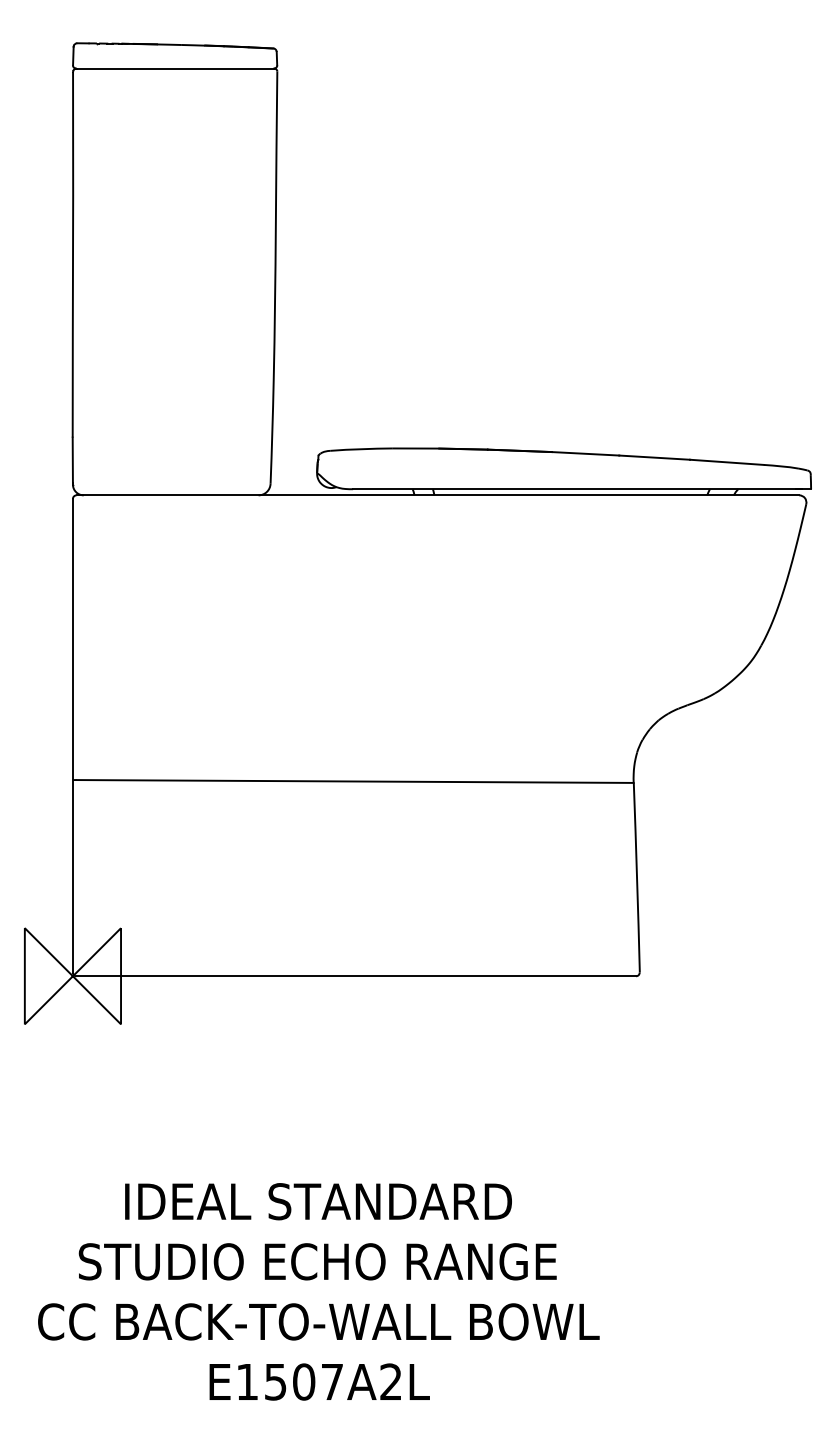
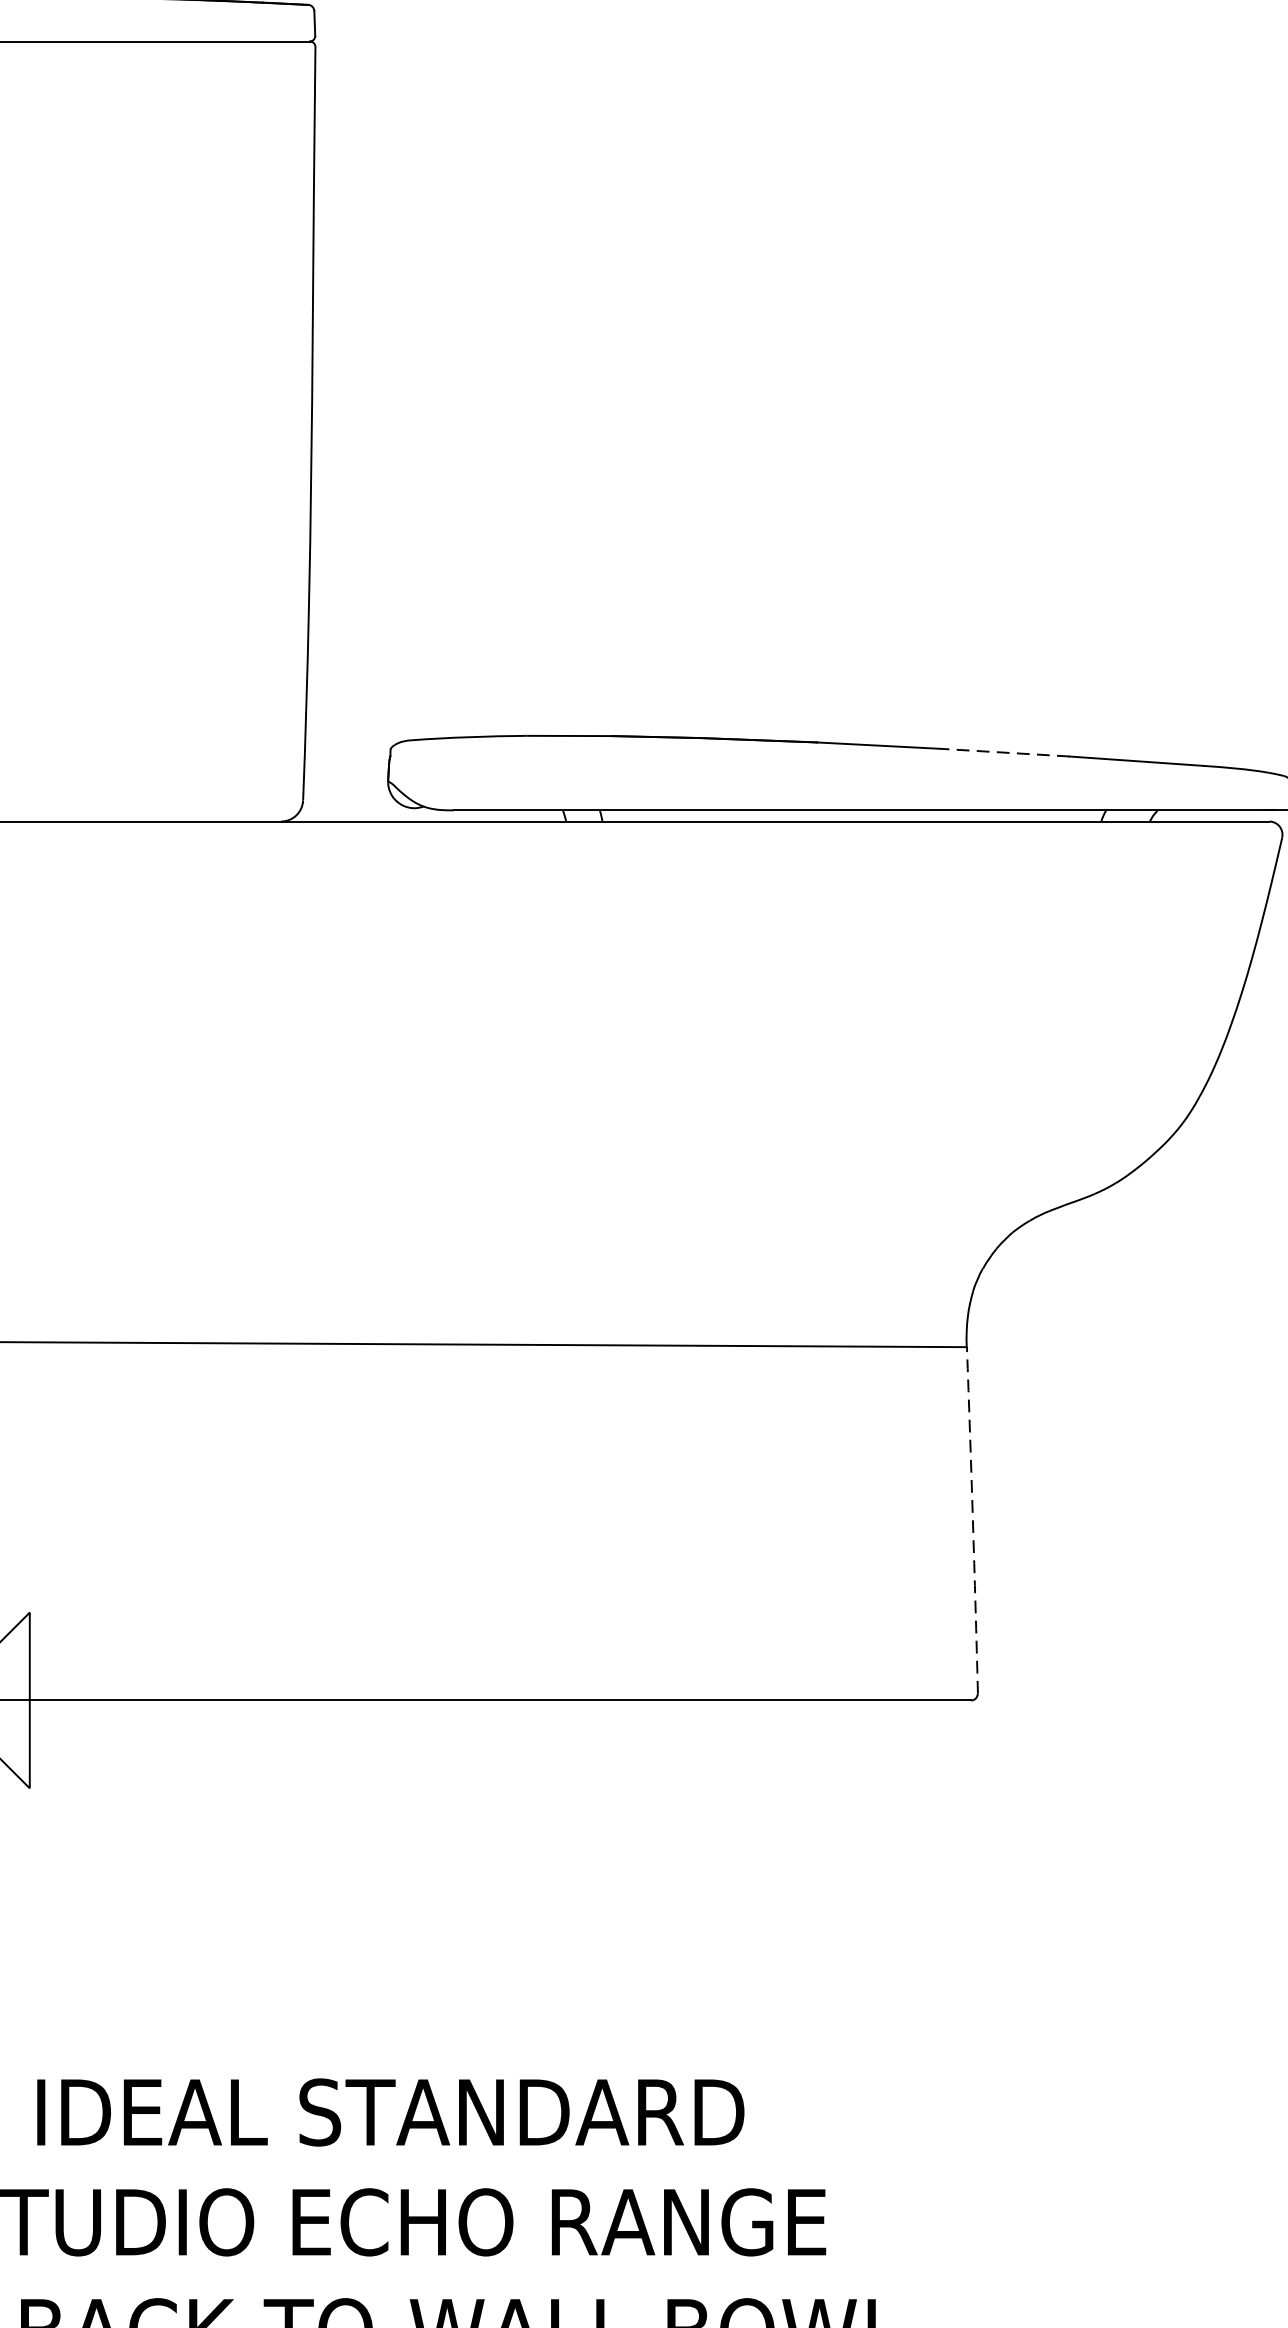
line: (654, 457) -> (1004, 752), solid -> dashed
arc: (637, 877) -> (973, 1519), solid -> dashed

